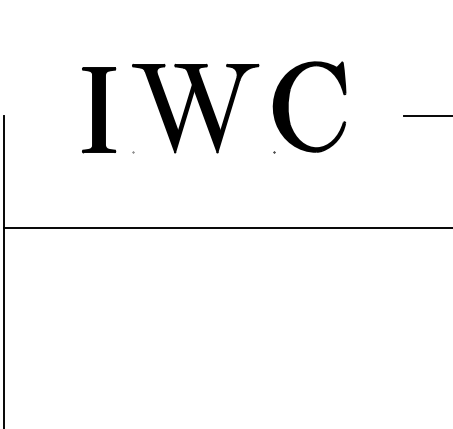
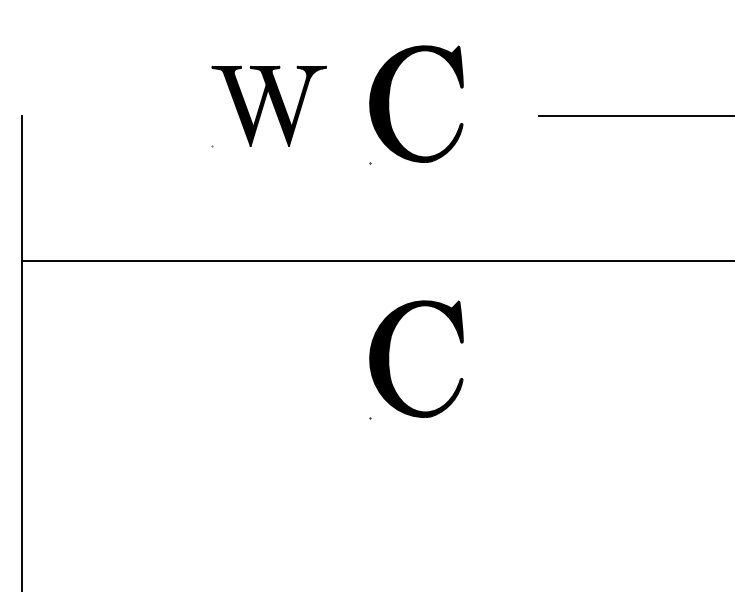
part: (195, 108) -> (269, 106), size x0.7
part: (98, 110) -> (143, 108), removed
part: (288, 304) -> (389, 359), added

